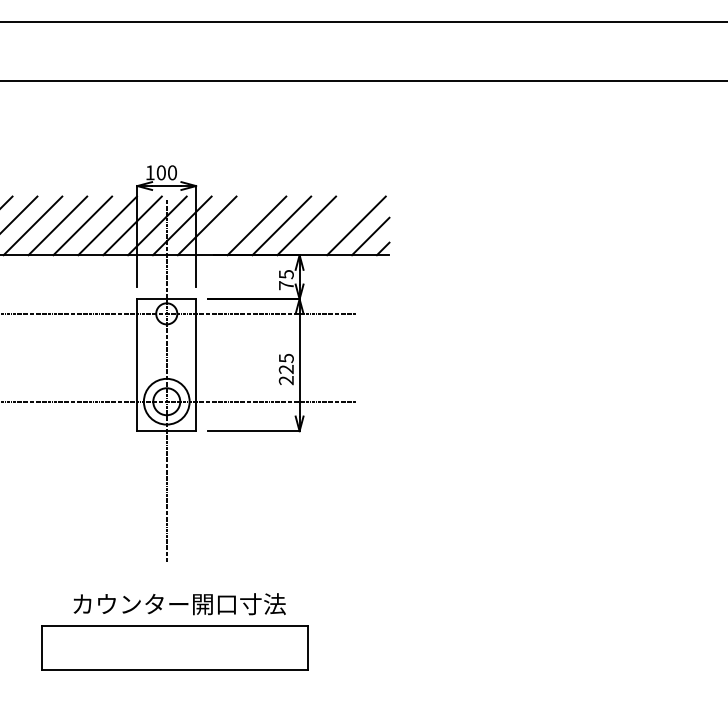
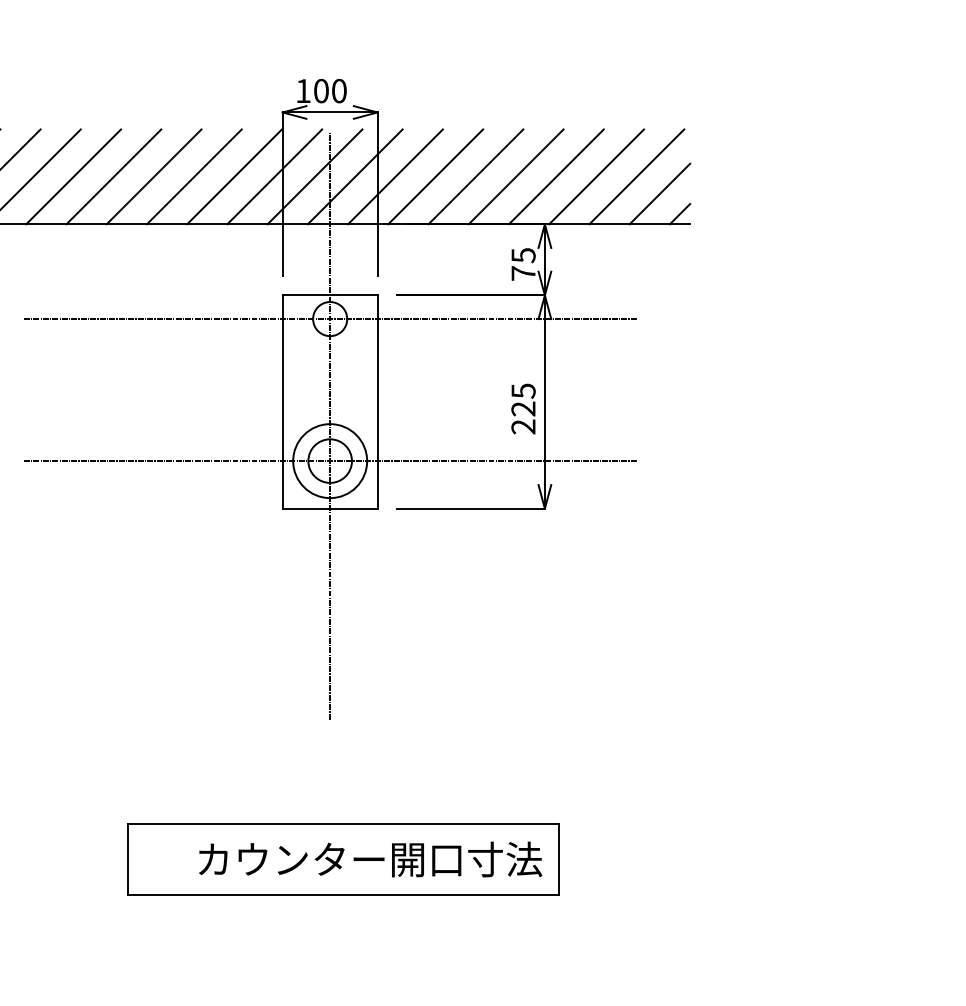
line: (231, 225) -> (434, 176), added
line: (331, 225) -> (596, 176), added
text: (179, 604) -> (370, 860), moved

